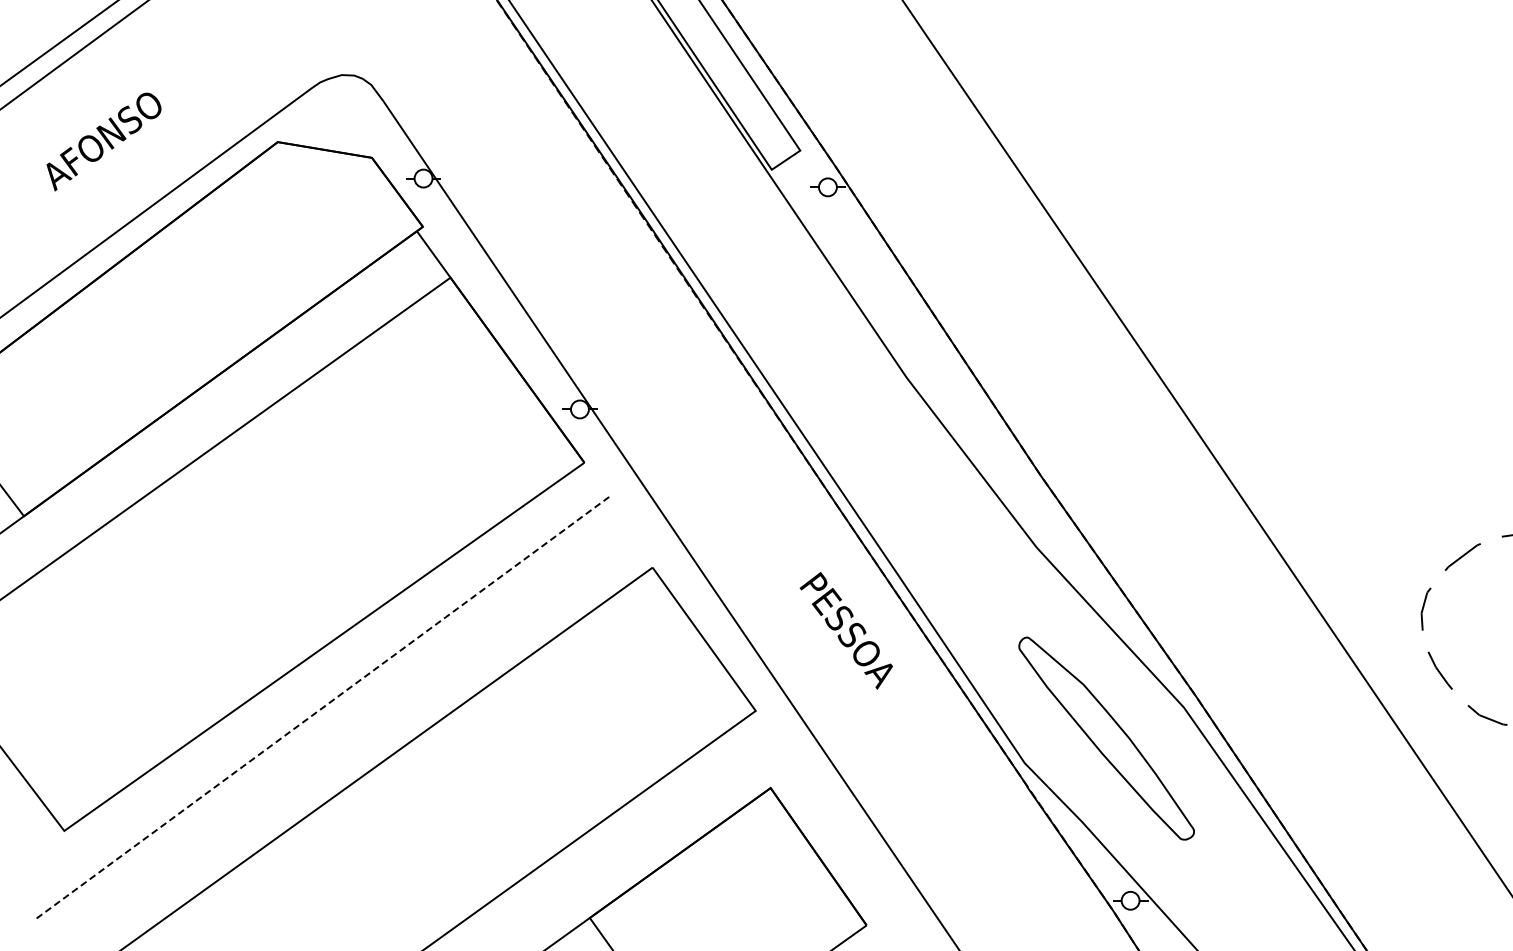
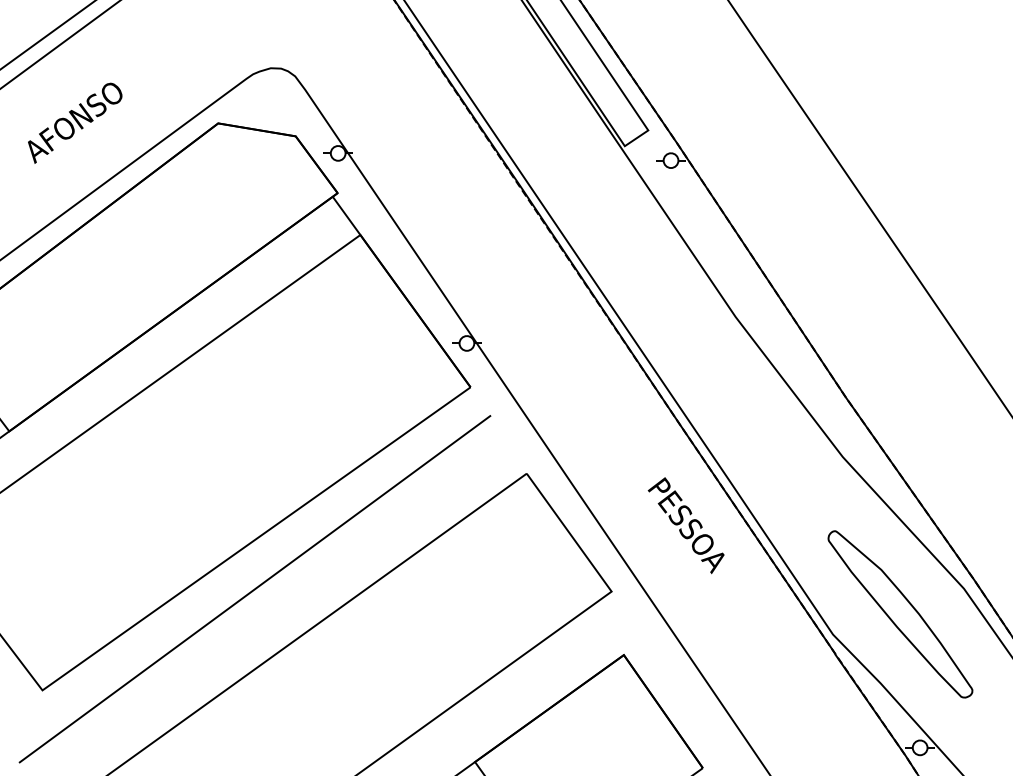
line: (322, 708) -> (255, 589), dashed -> solid

